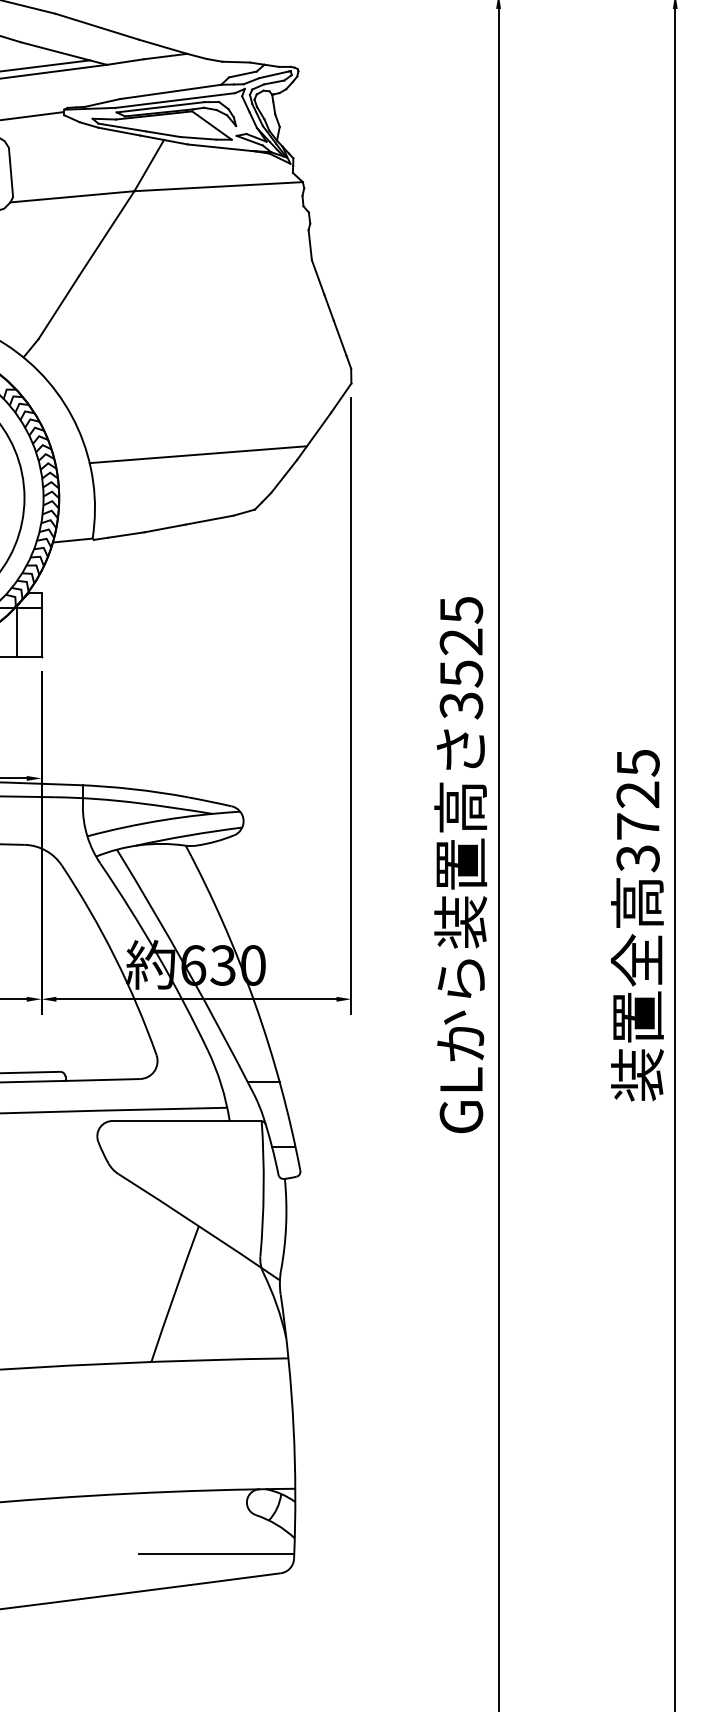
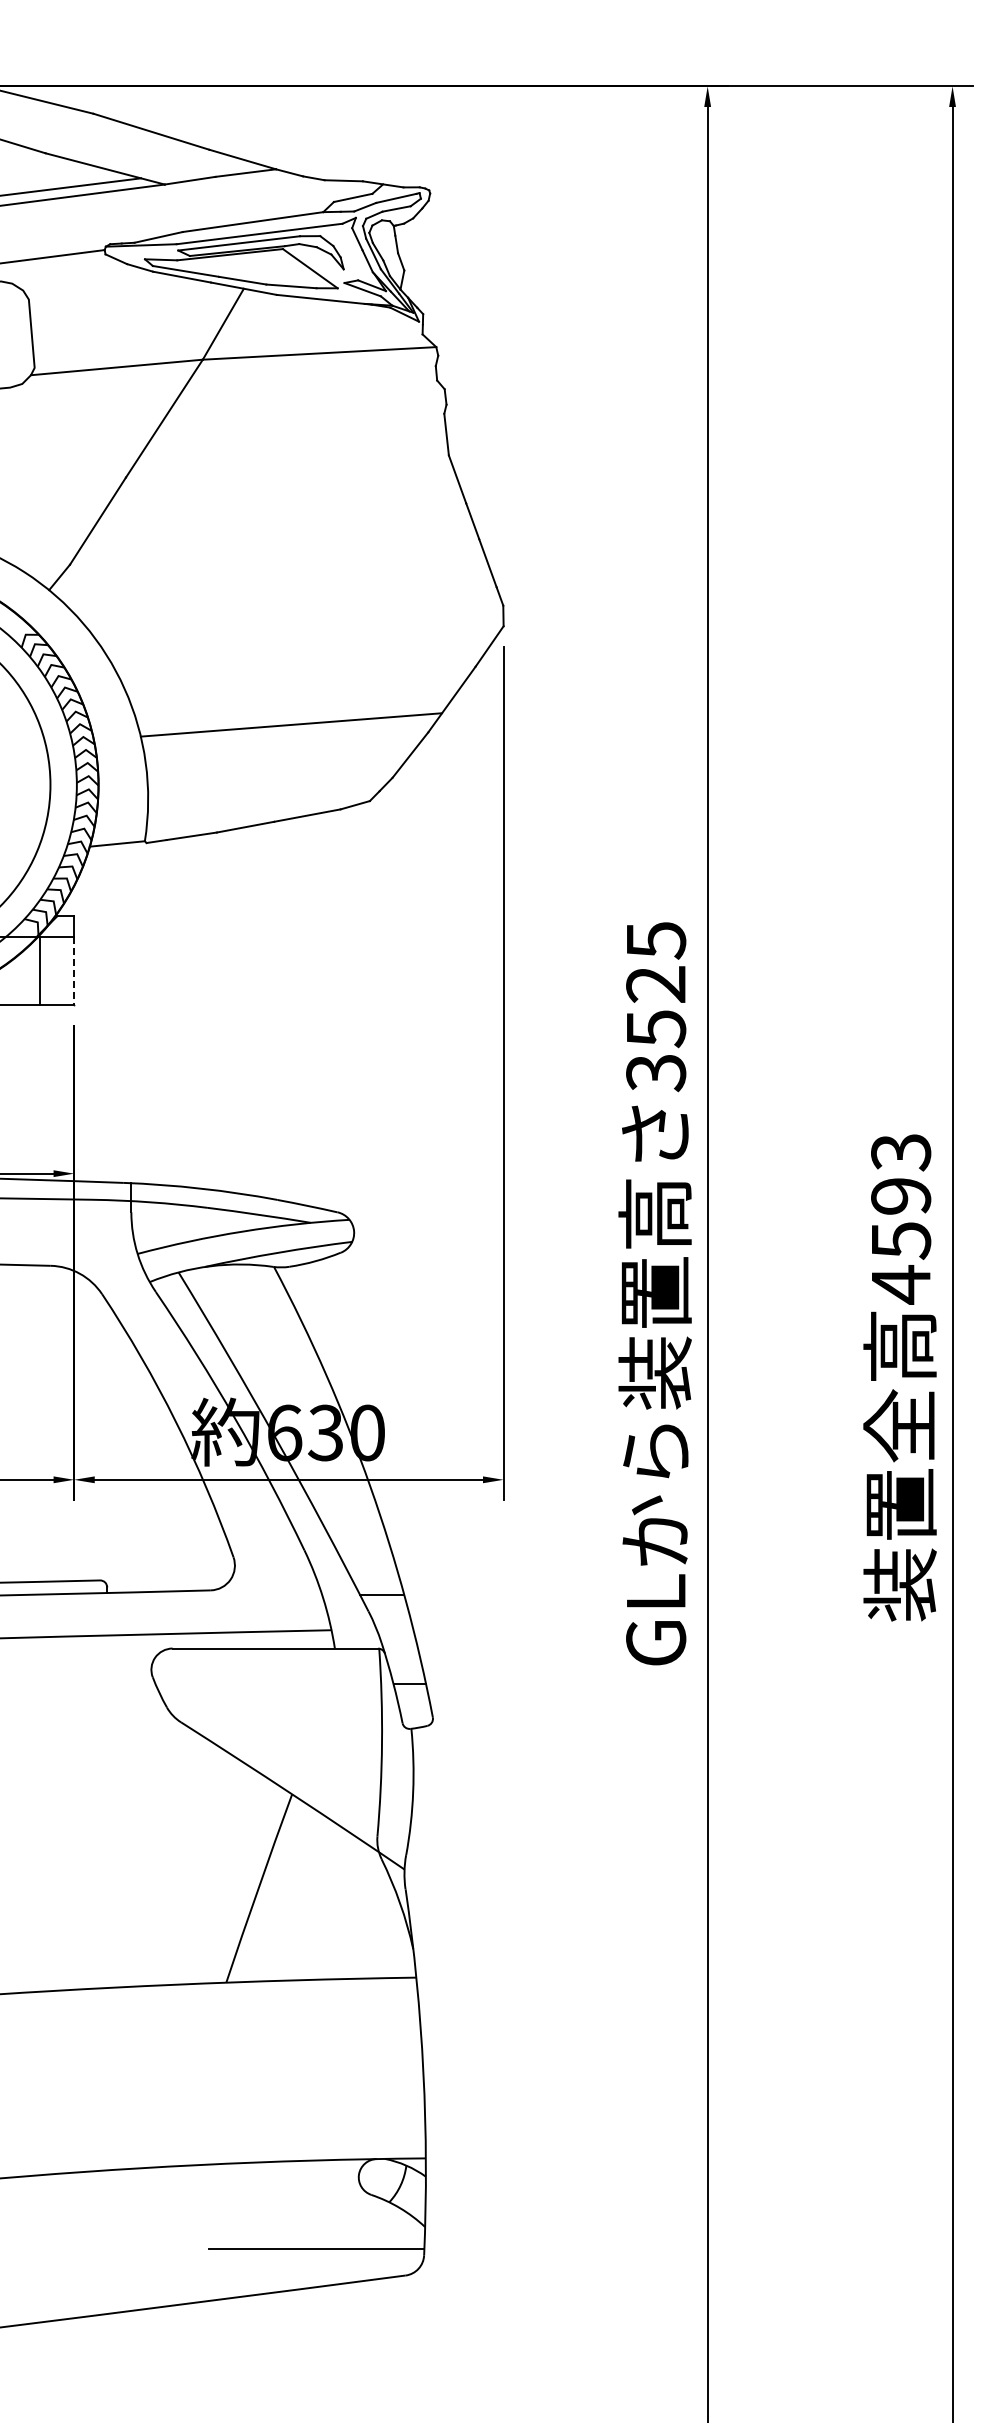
line: (41, 632) -> (74, 971), solid -> dashed
text: (638, 811) -> (901, 1219), 3725 -> 4593

